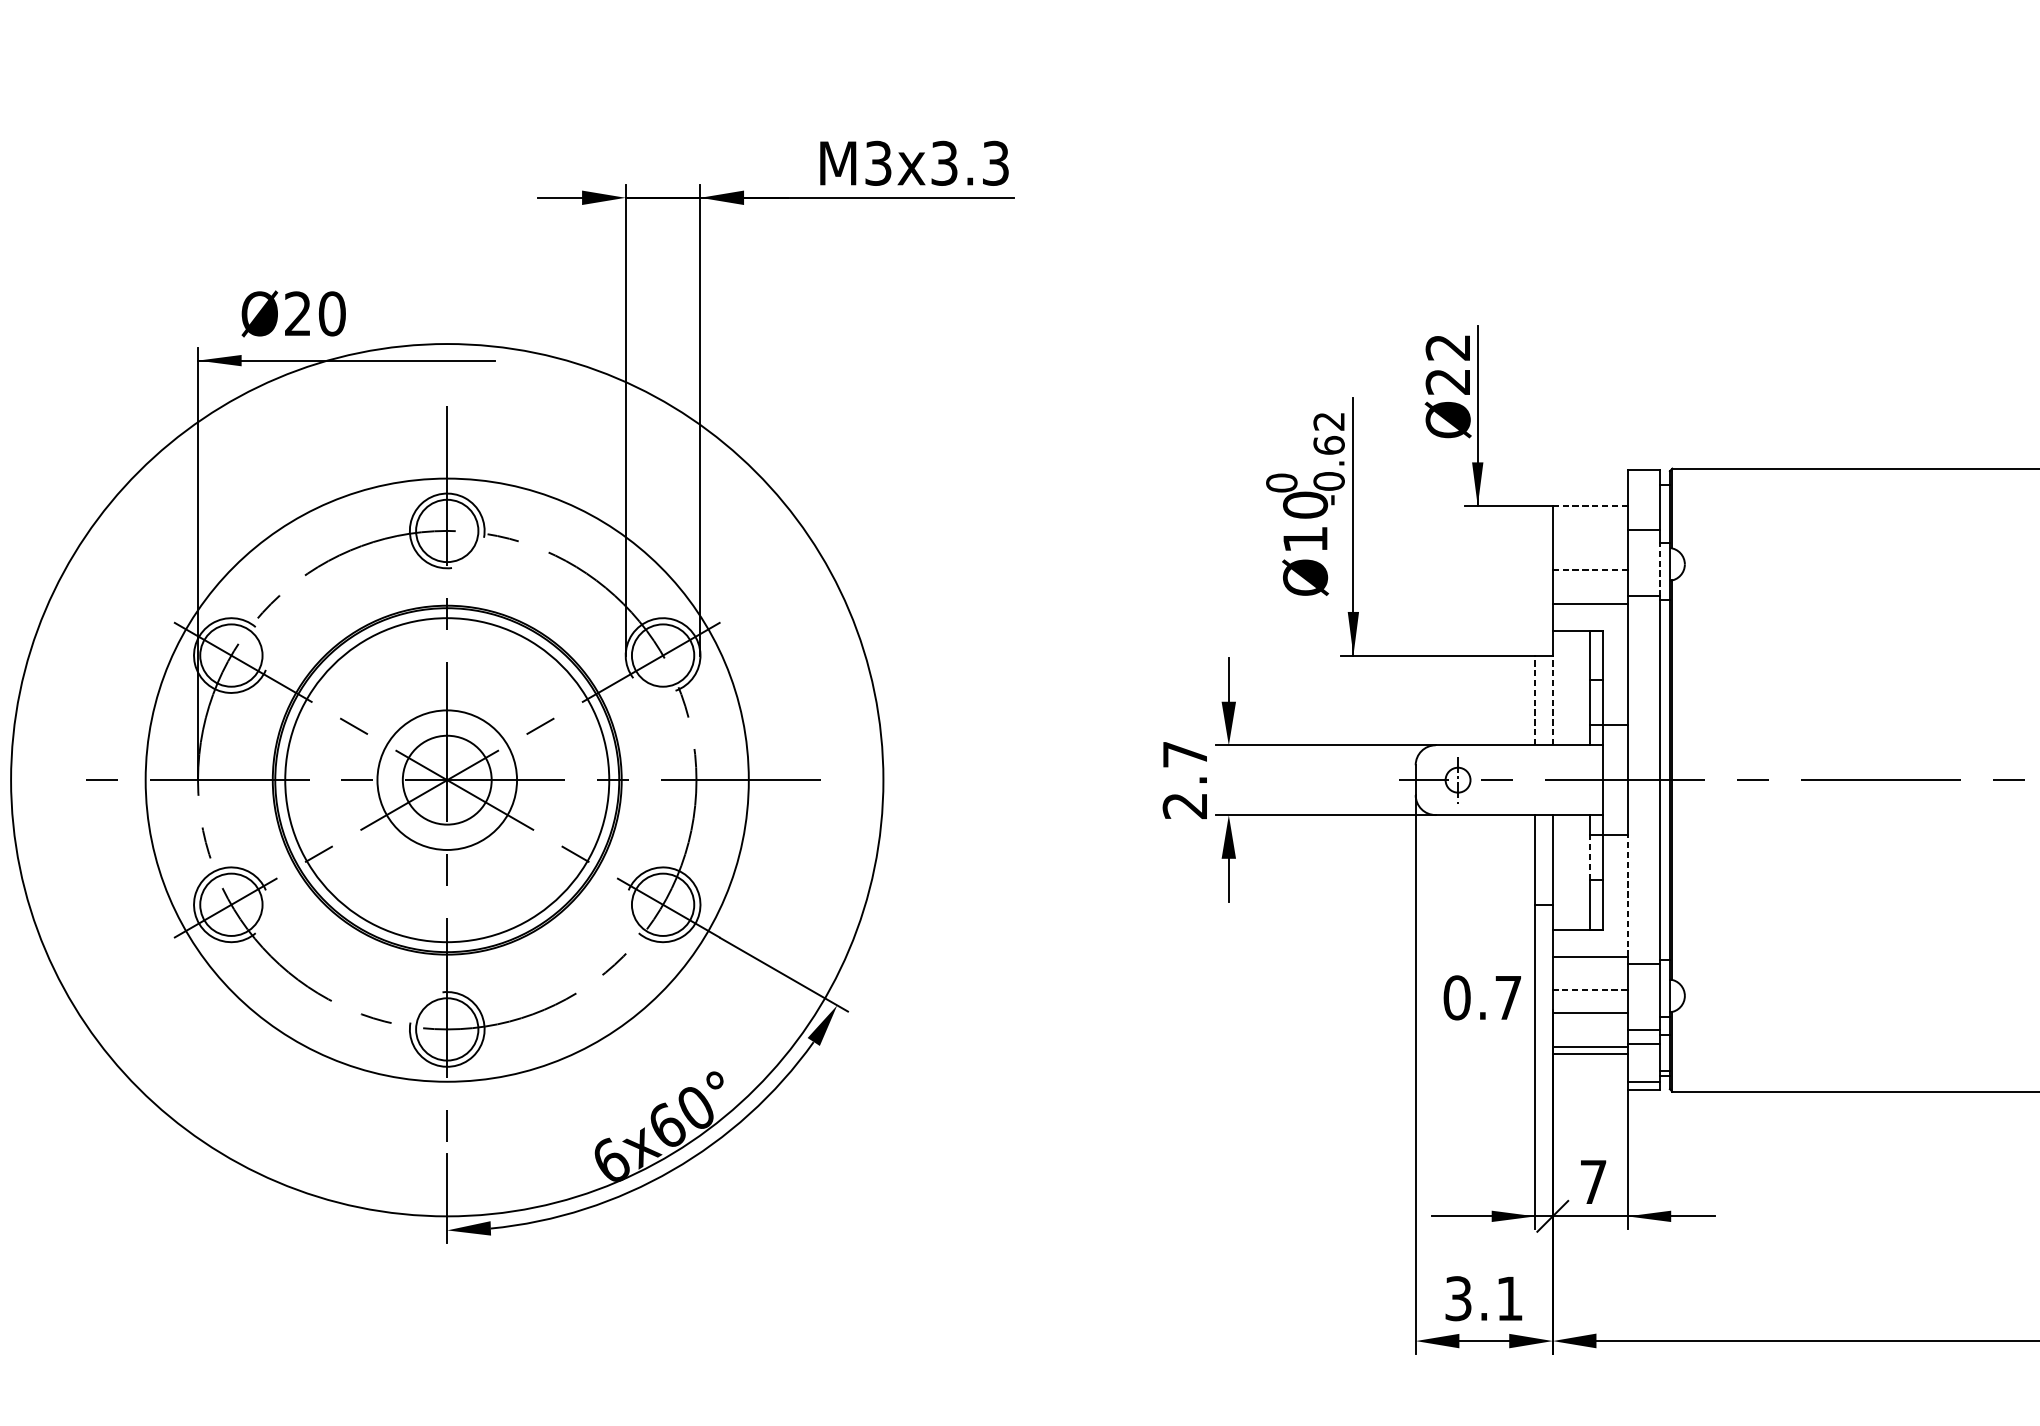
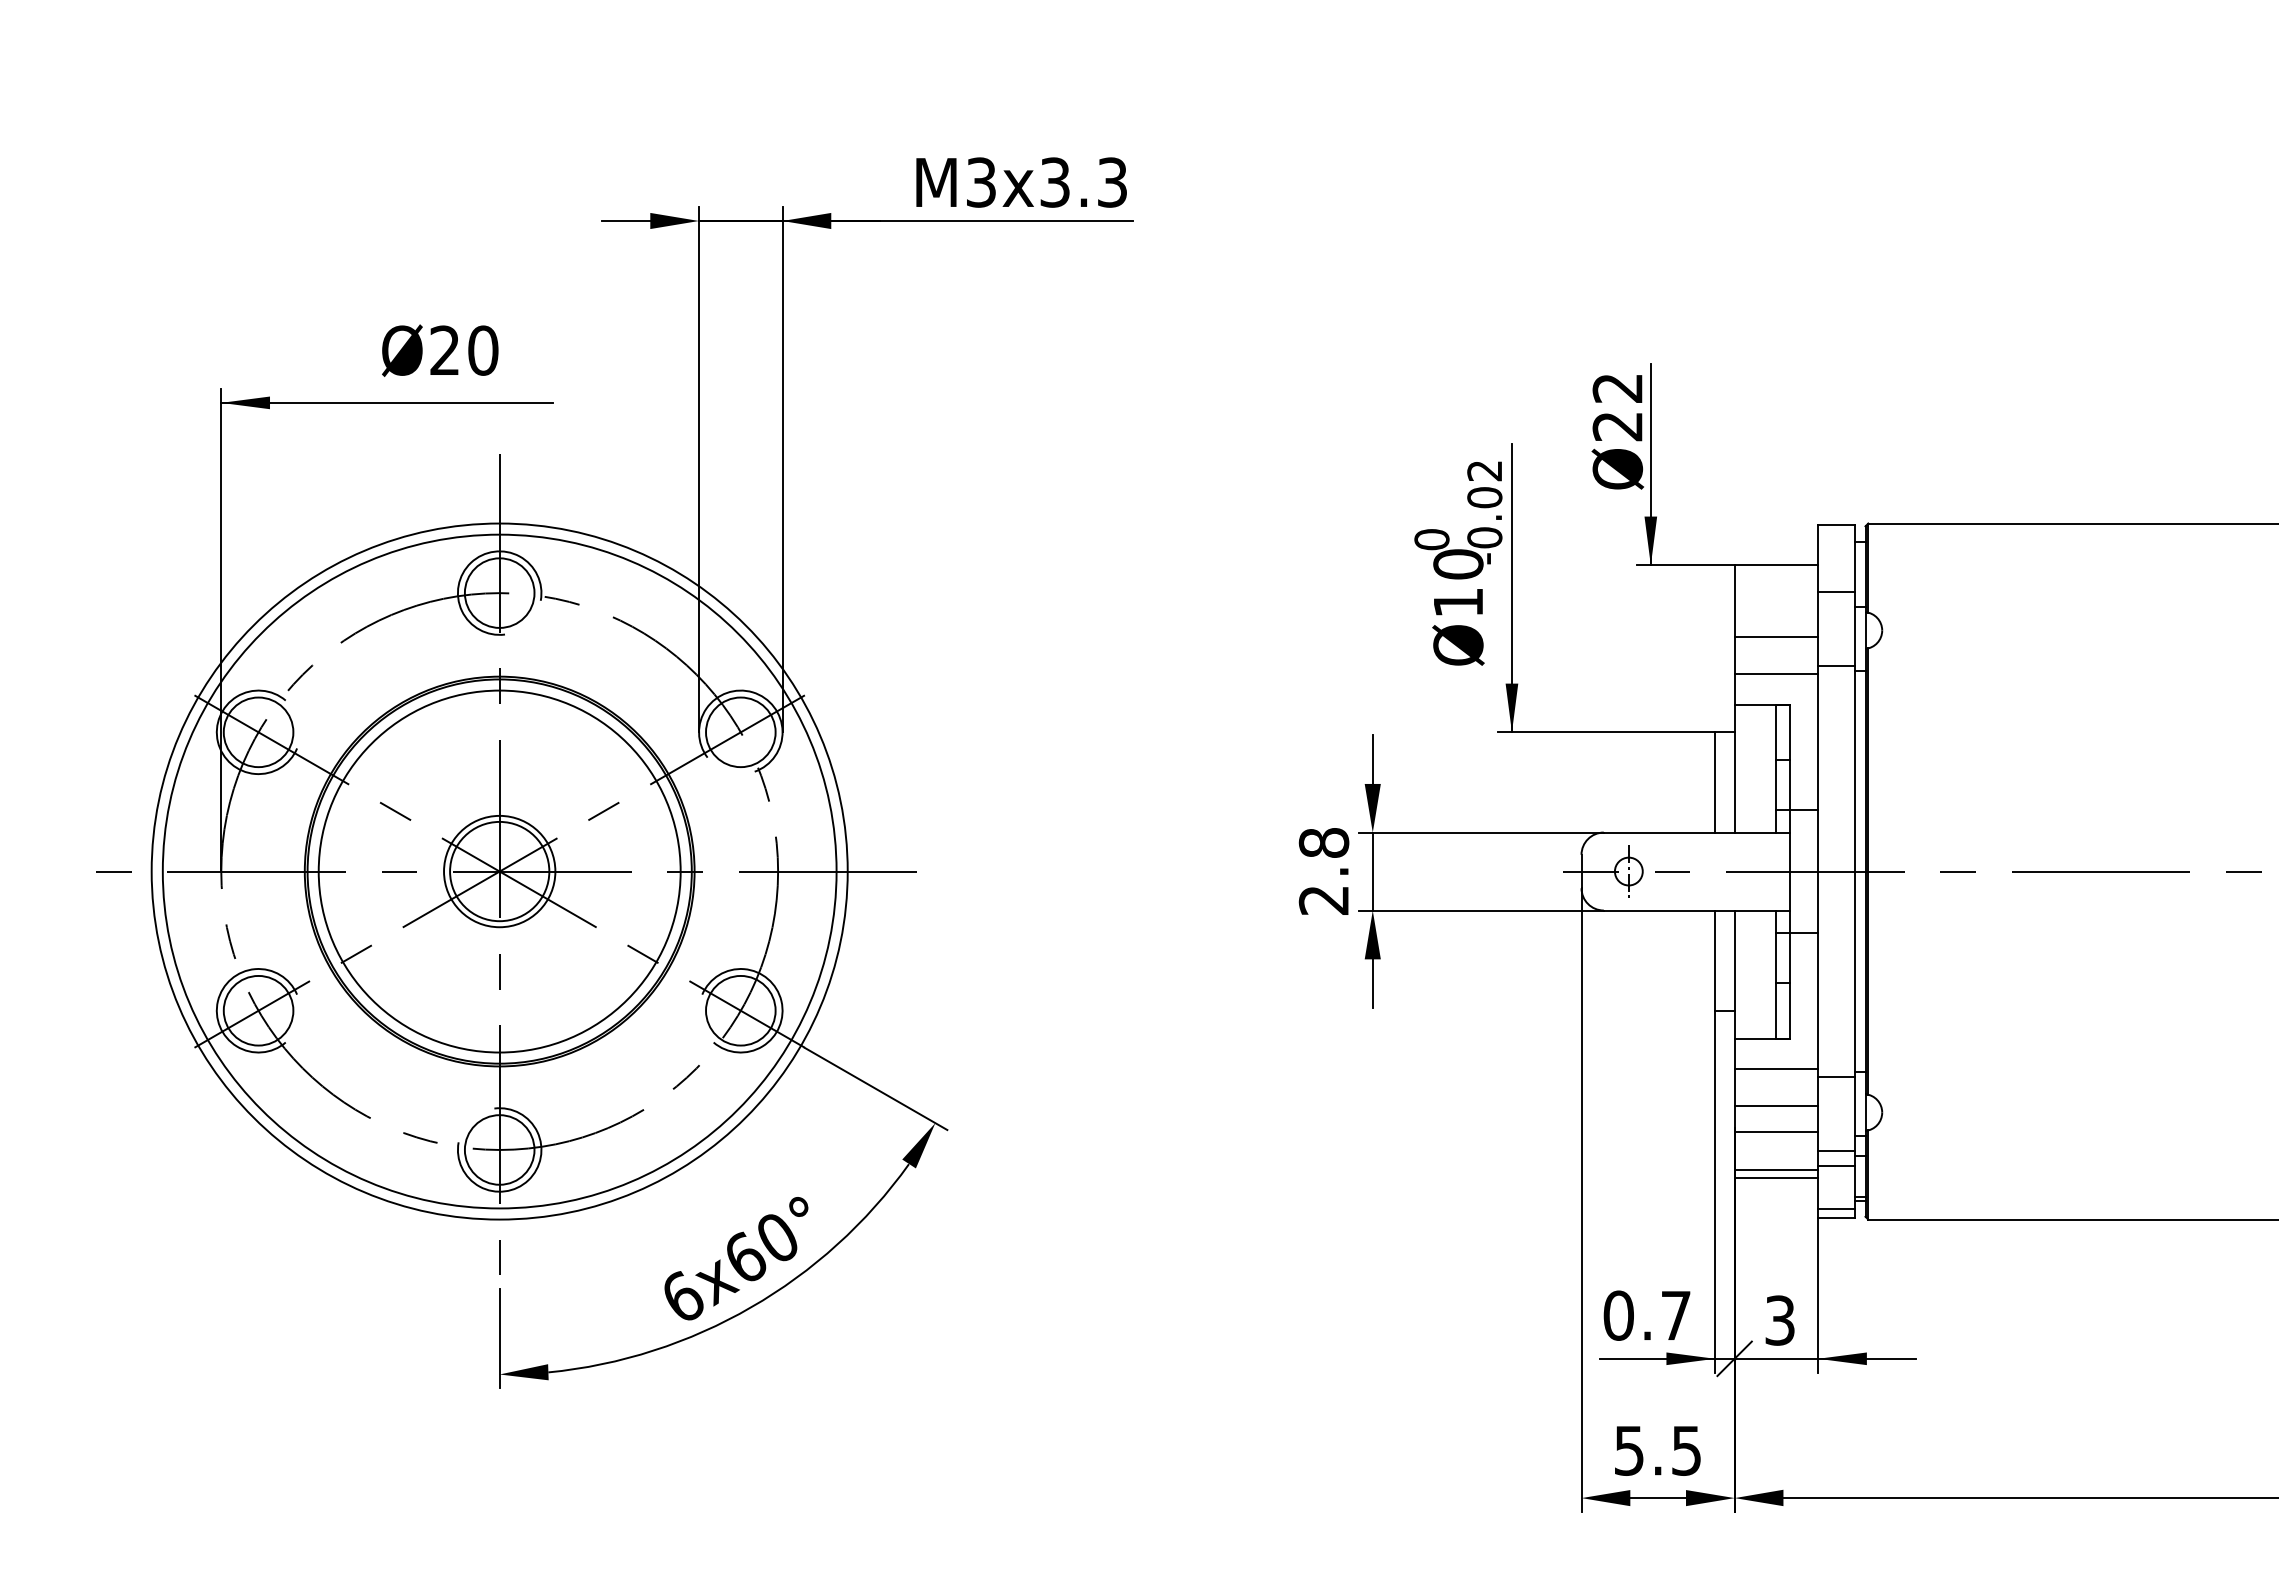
text: (293, 313) -> (440, 350), moved
text: (1328, 445) -> (1484, 497), -0.62 -> -0.02
line: (1590, 506) -> (1776, 565), dashed -> solid
line: (1660, 569) -> (1854, 636), dashed -> solid
line: (1590, 570) -> (1776, 637), dashed -> solid
line: (1535, 699) -> (1715, 781), dashed -> solid
line: (1552, 699) -> (1734, 781), dashed -> solid
text: (1184, 754) -> (1323, 842), 2.7 -> 2.8
circle: (447, 780) -> (499, 871), size x0.71
circle: (447, 780) -> (499, 871), size x0.71
line: (1228, 780) -> (1372, 871), added
line: (1590, 857) -> (1776, 957), dashed -> solid
line: (1627, 895) -> (1818, 1000), dashed -> solid
line: (1590, 990) -> (1776, 1106), dashed -> solid
text: (1481, 997) -> (1646, 1315), moved
text: (1592, 1182) -> (1779, 1320), 7 -> 3
text: (1483, 1298) -> (1657, 1450), 3.1 -> 5.5

